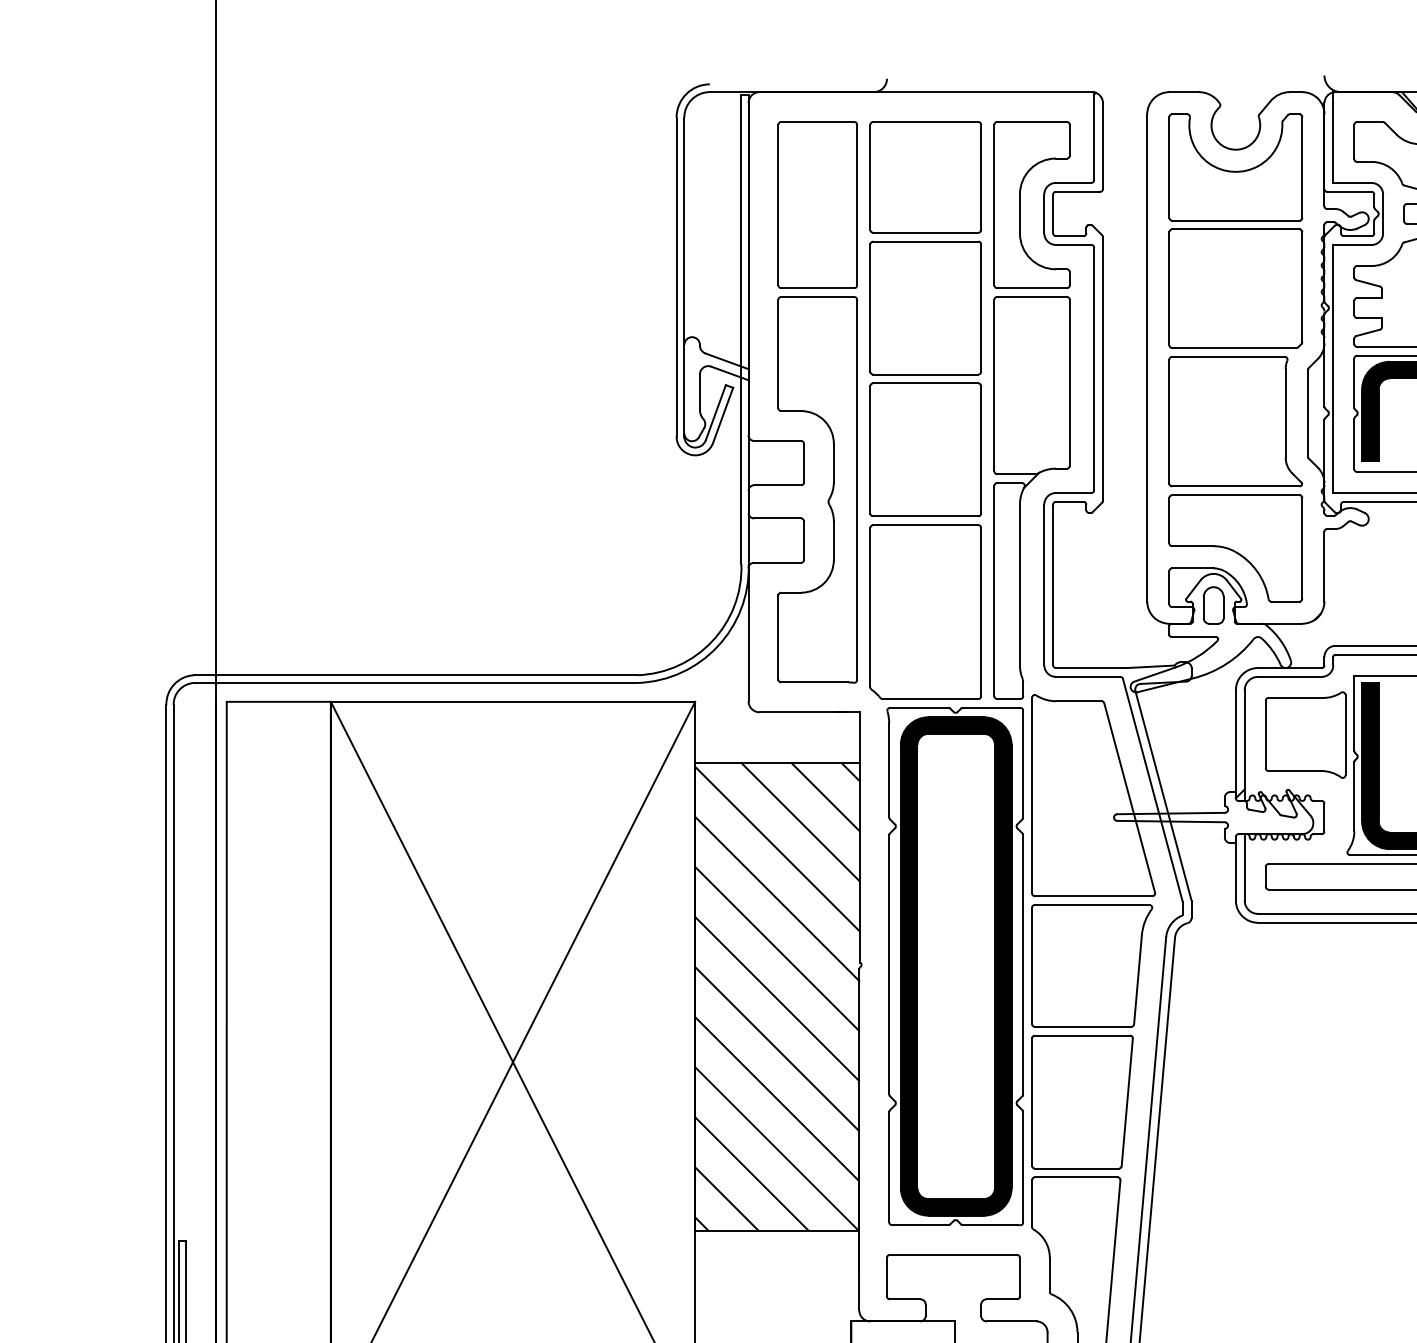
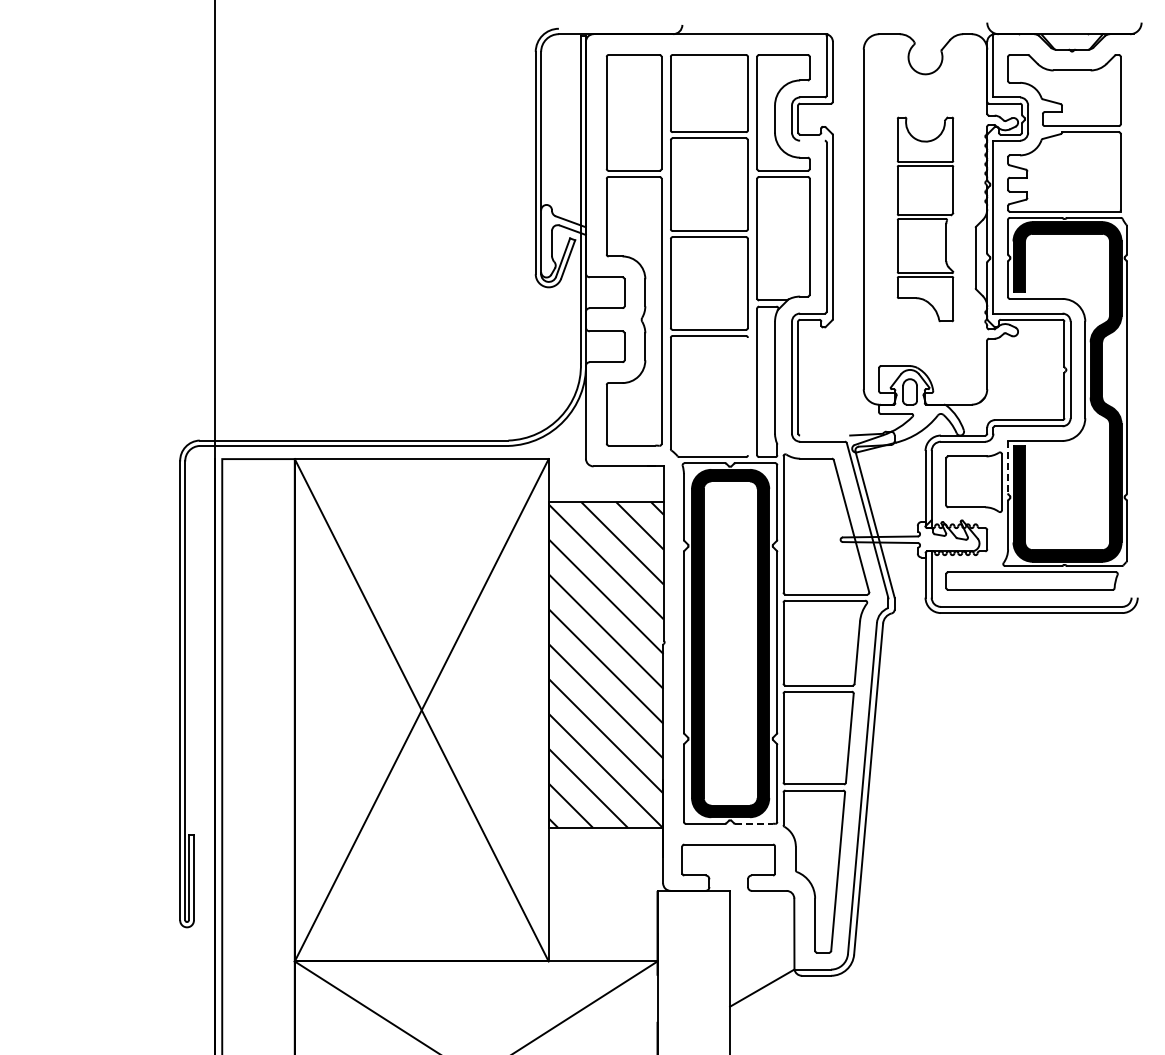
line: (1073, 244) -> (812, 140), removed
part: (1235, 358) -> (925, 219), size x0.6
line: (980, 611) -> (747, 396), removed
line: (1092, 667) -> (825, 435), removed
line: (1354, 713) -> (1008, 467), solid -> dashed
line: (990, 1224) -> (754, 823), solid -> dashed

